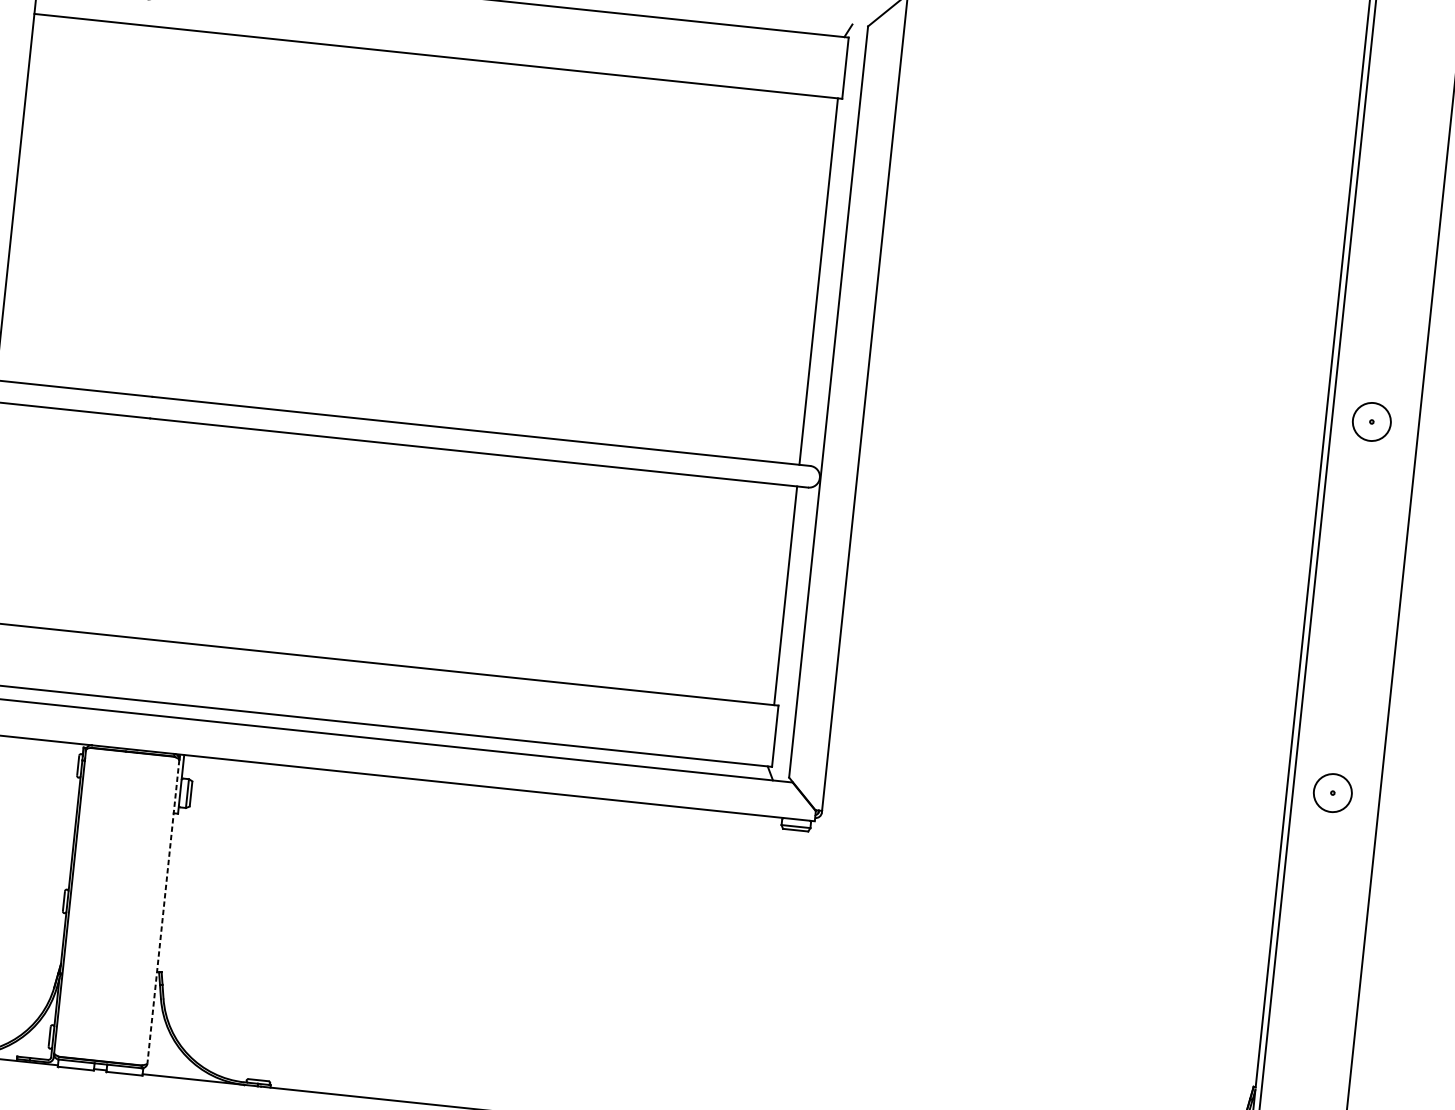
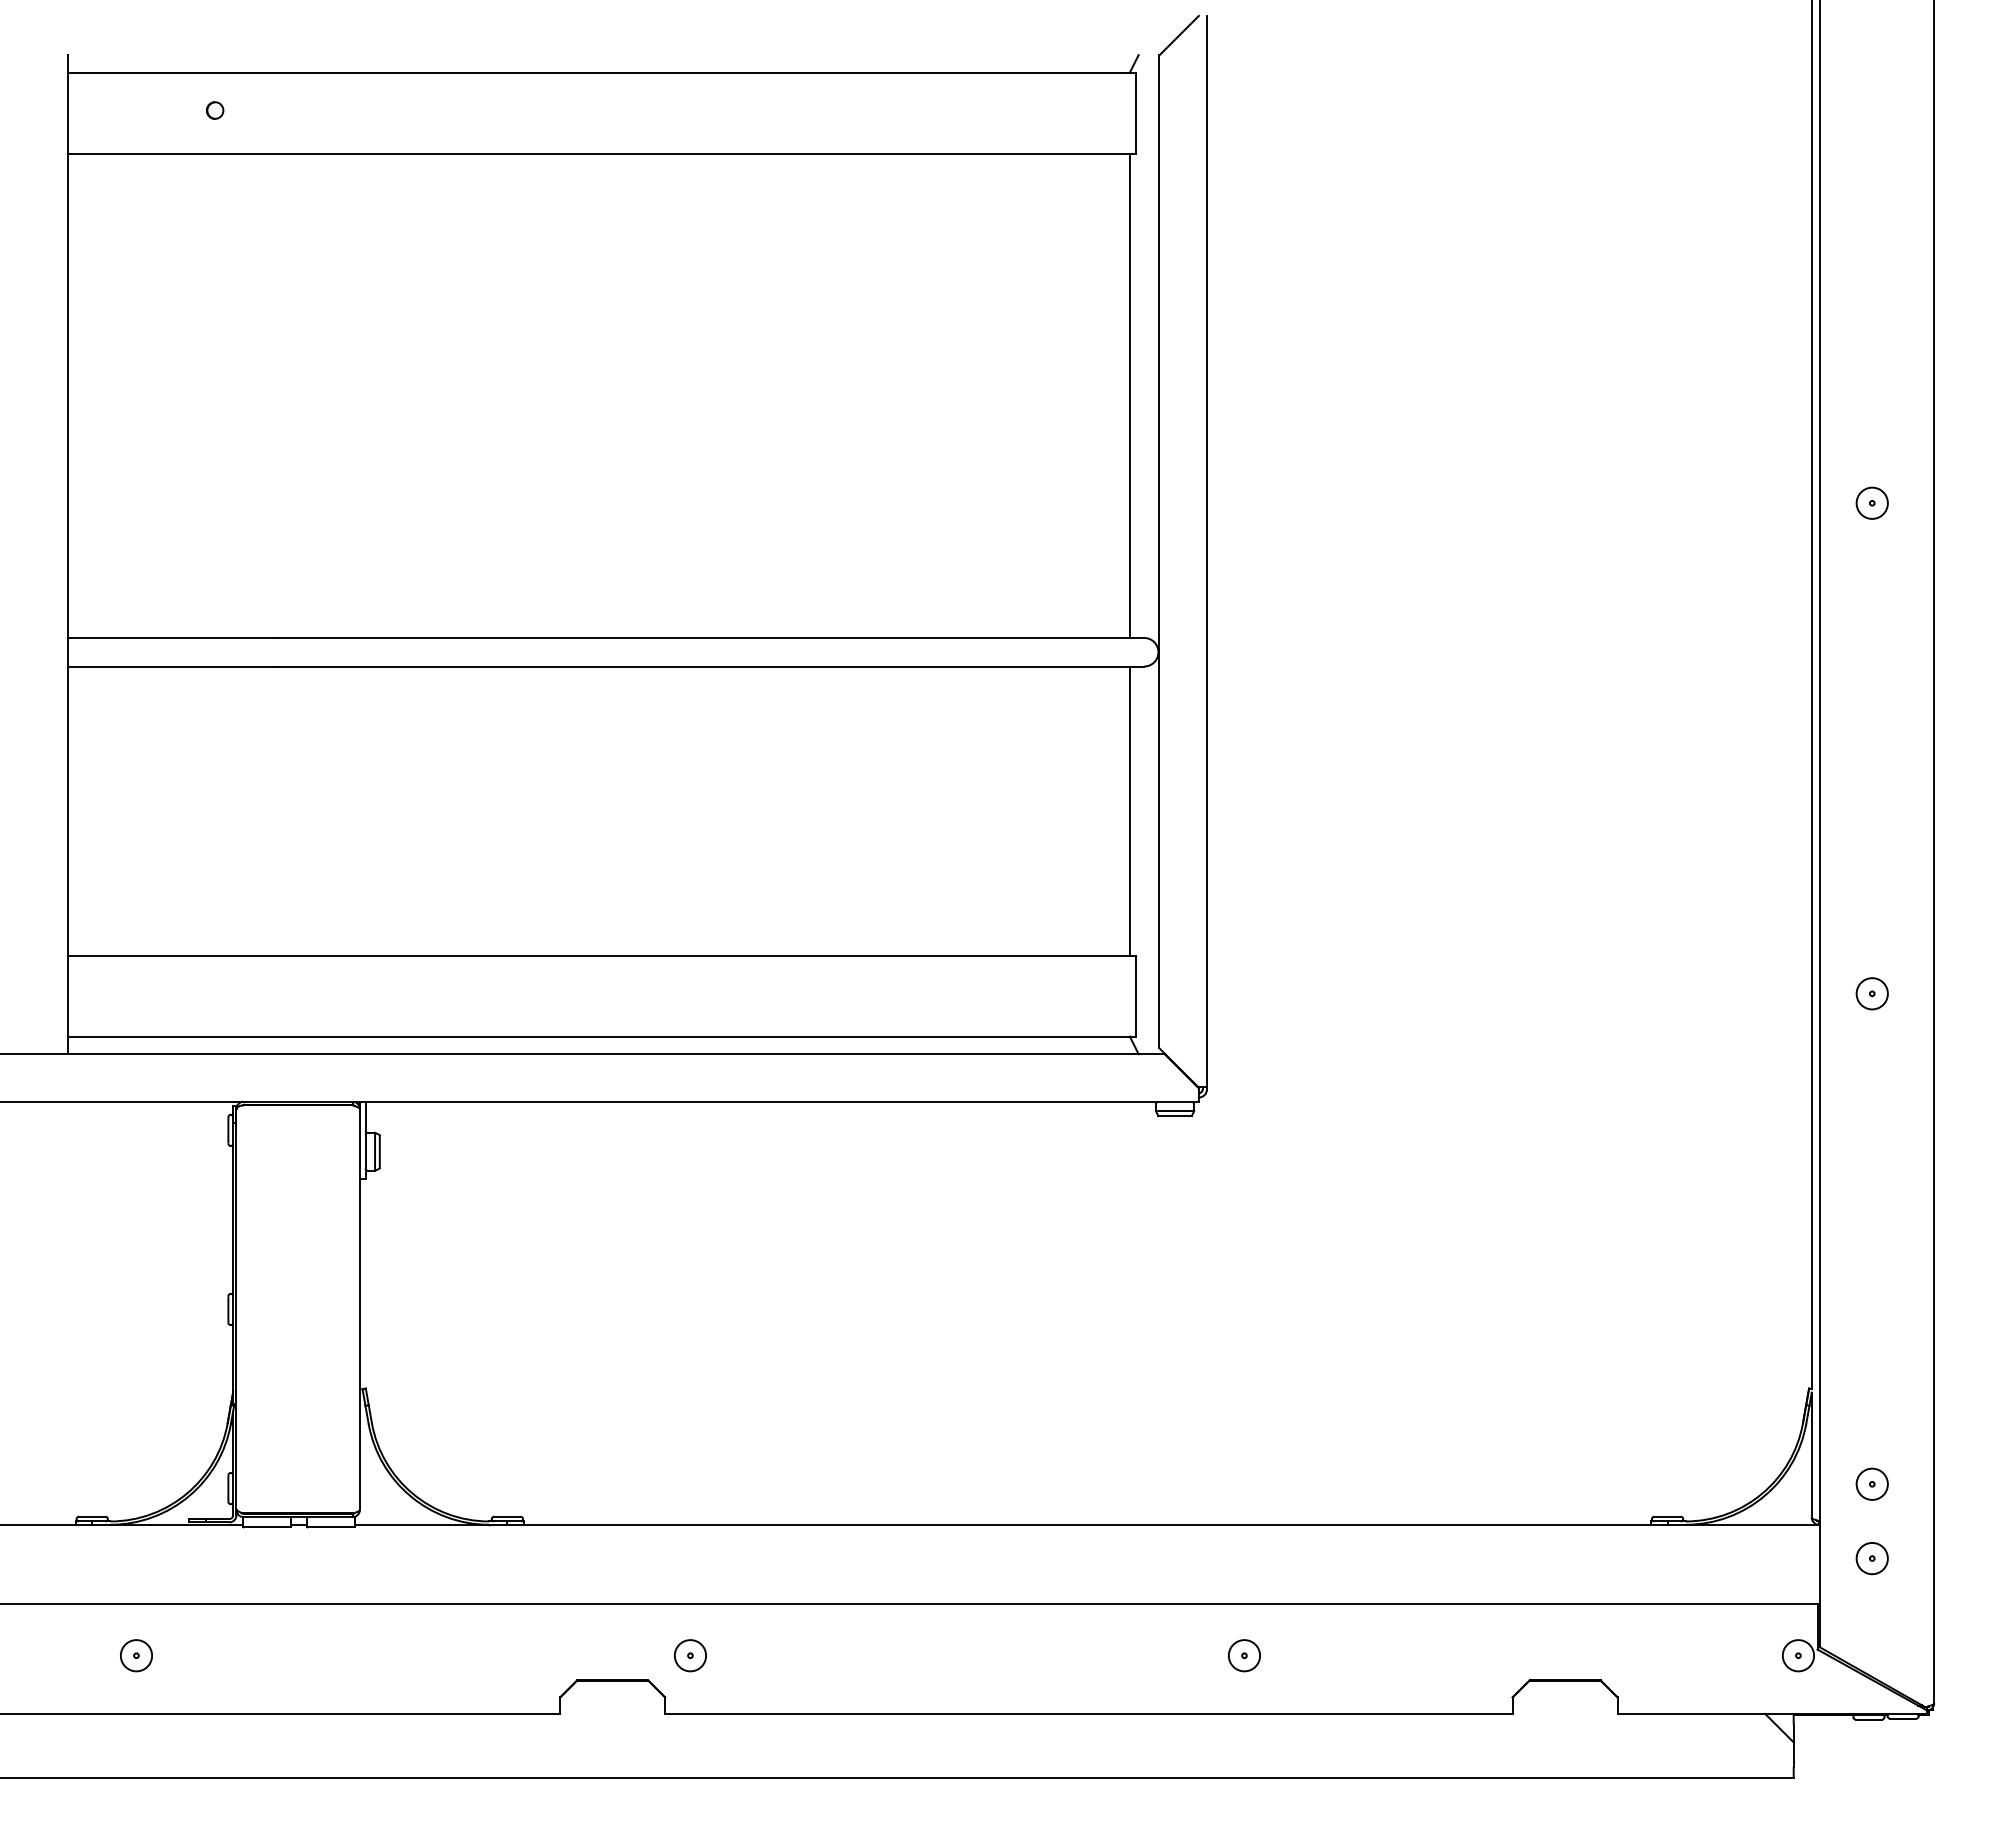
circle: (1371, 421) -> (1871, 502), size x0.62
circle: (1332, 792) -> (1871, 993), size x0.62
line: (163, 911) -> (359, 1309), dashed -> solid

